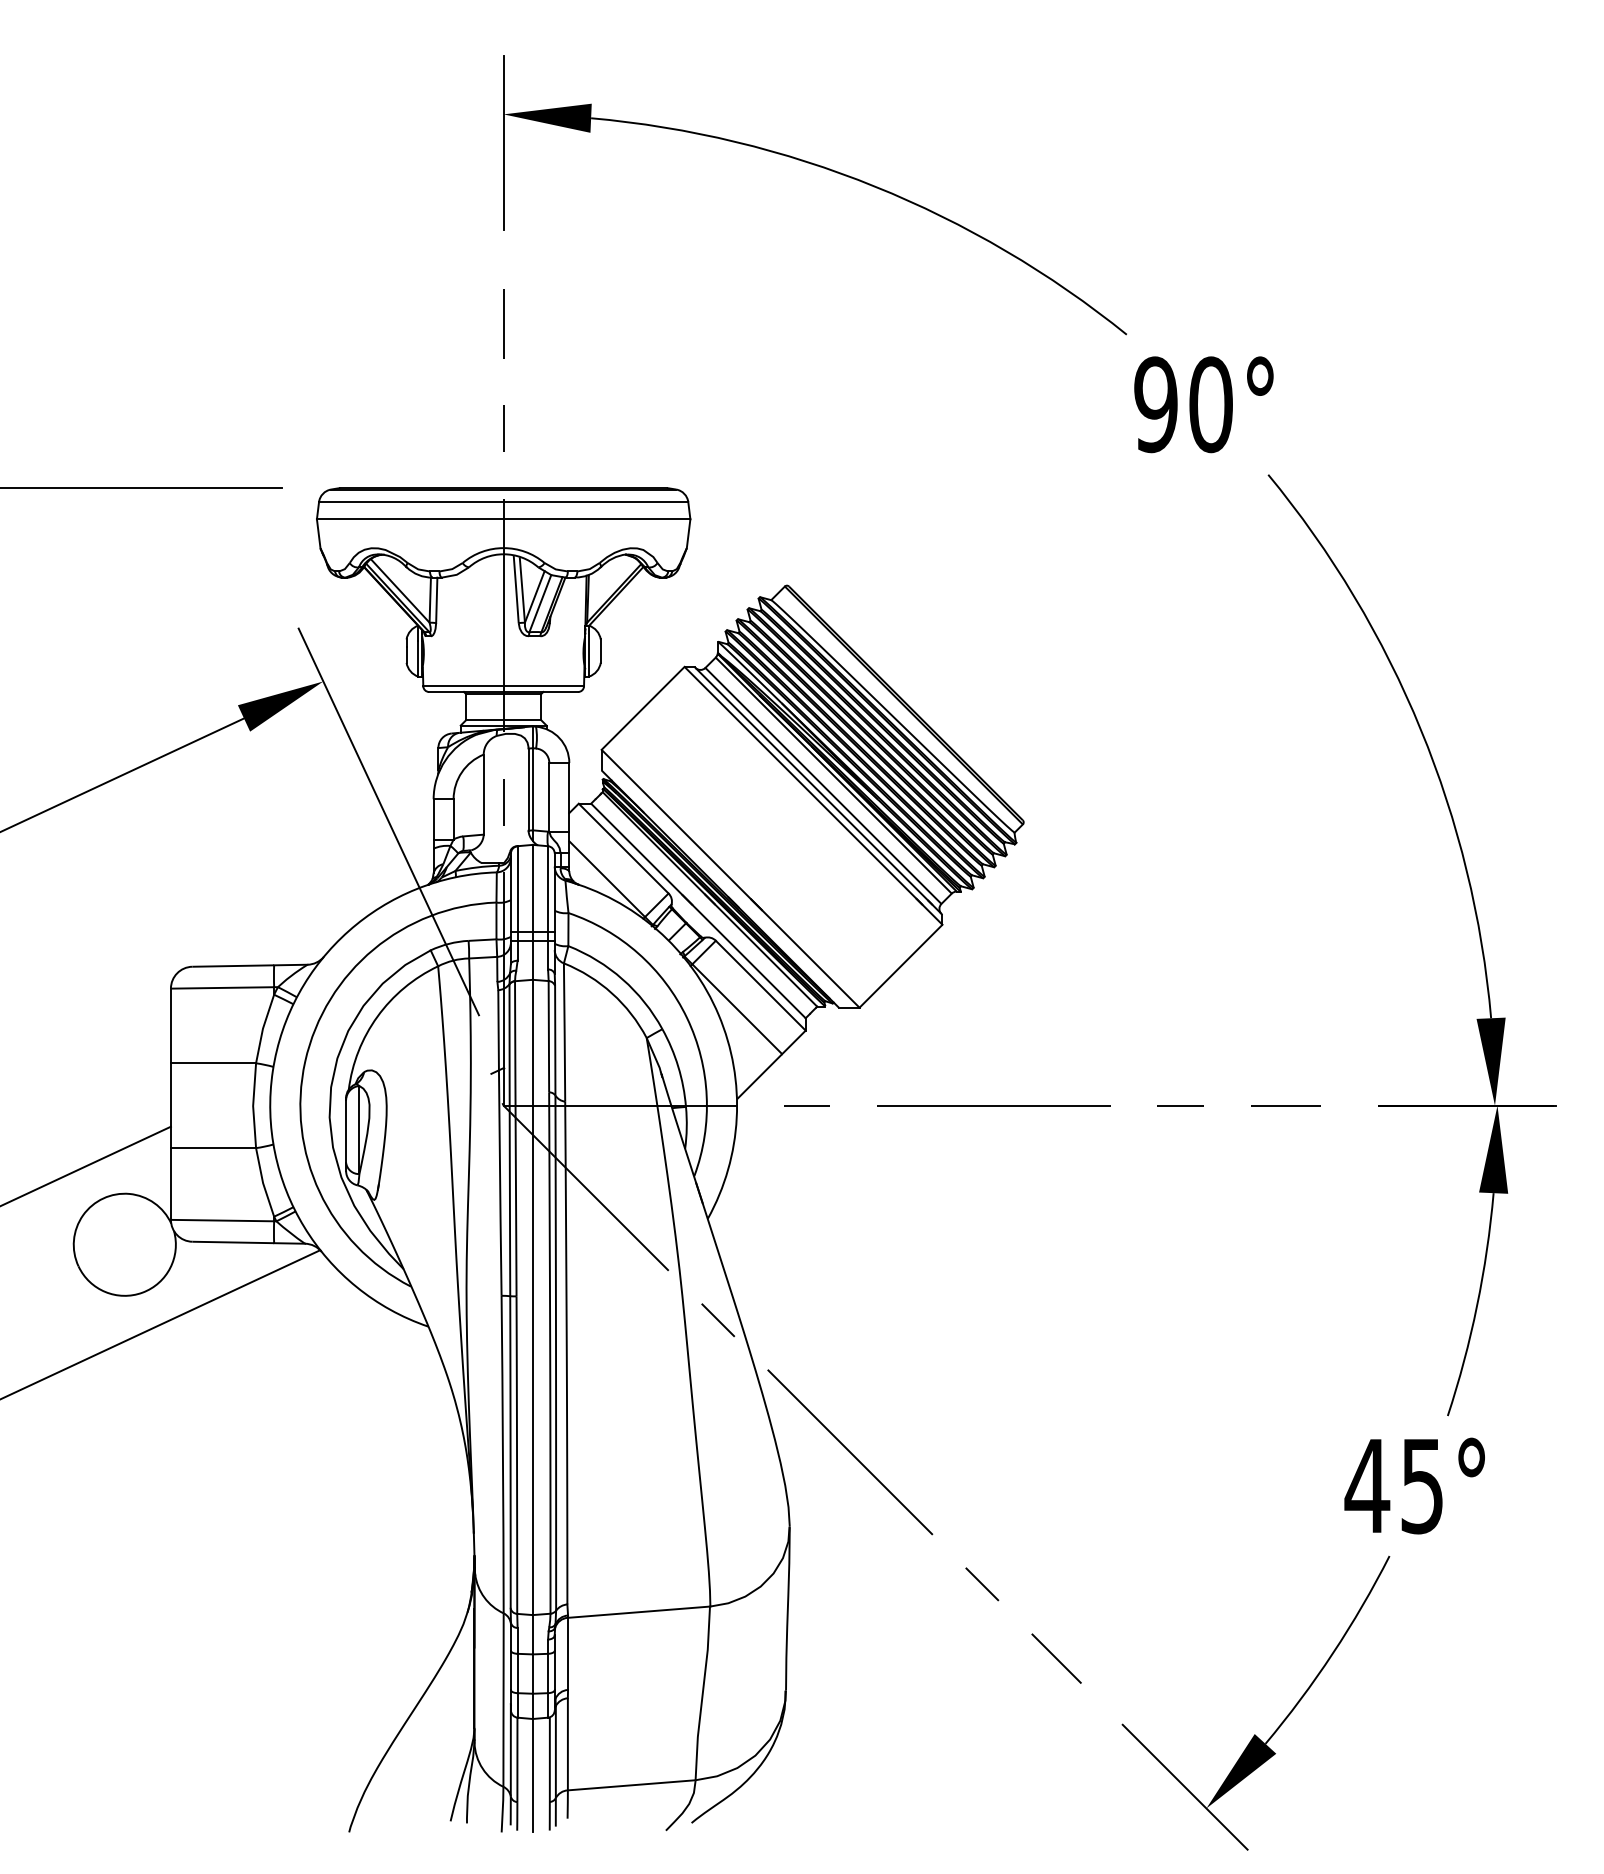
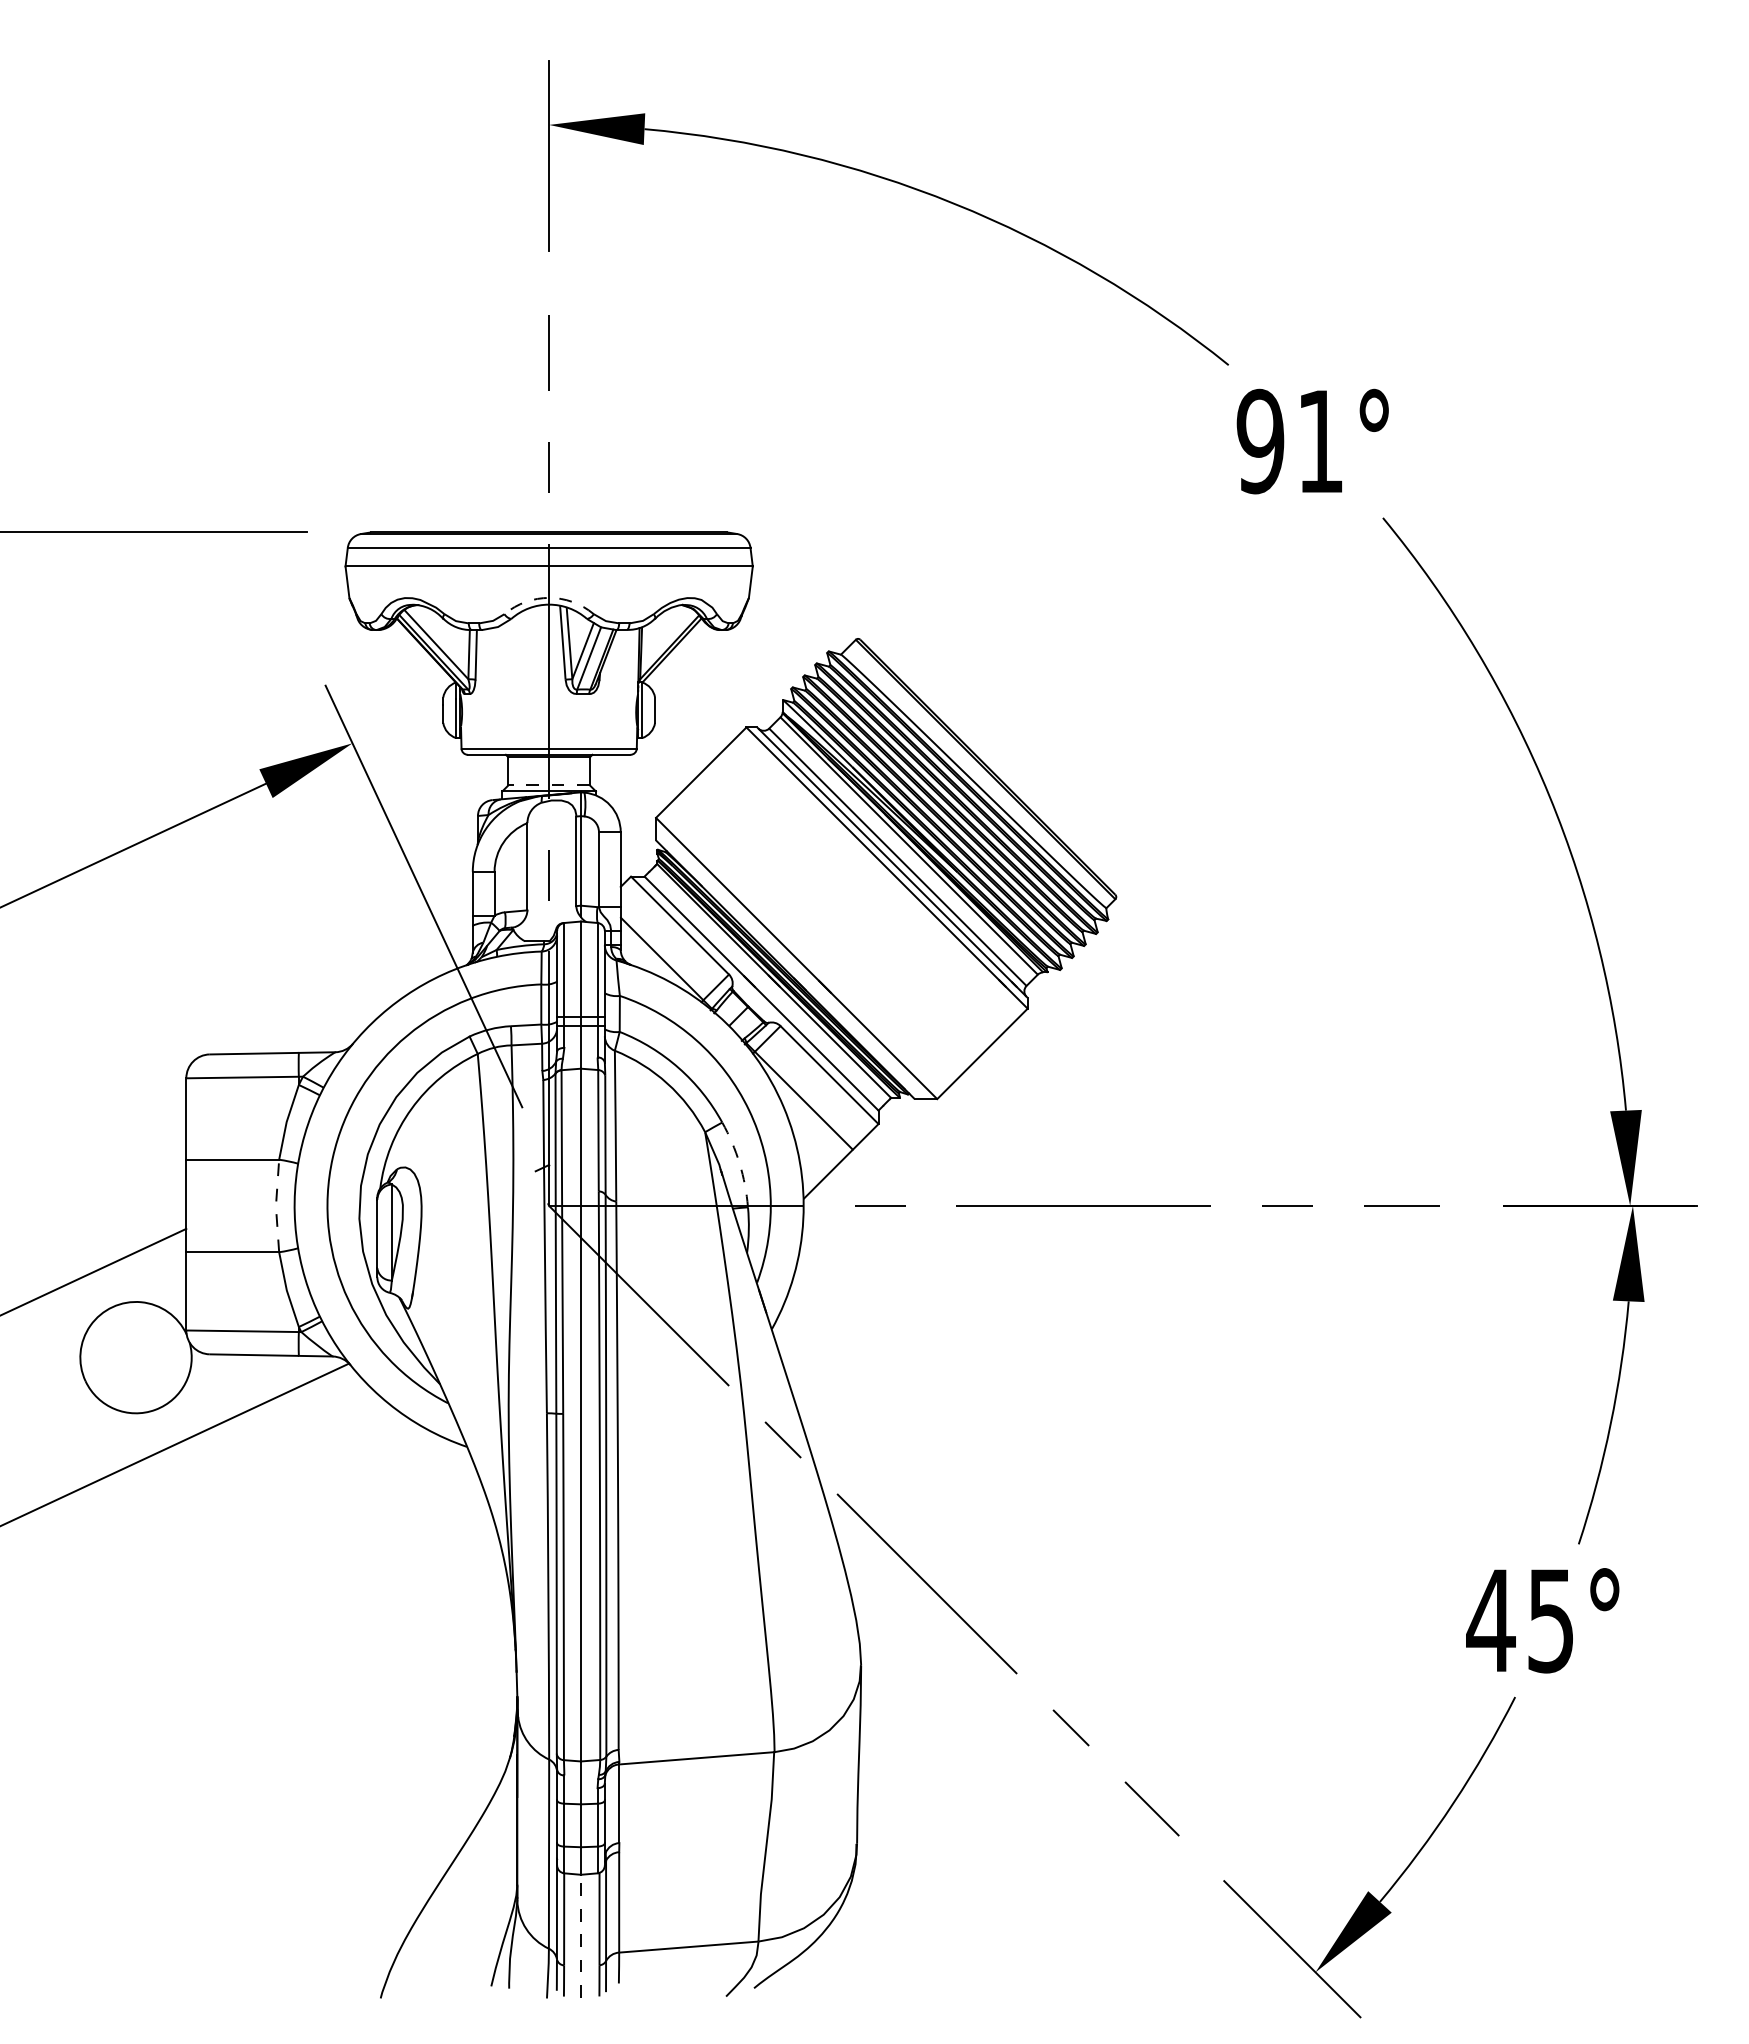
text: (1210, 404) -> (1320, 441), 90° -> 91°
arc: (503, 547) -> (549, 597), solid -> dashed
line: (503, 720) -> (549, 785), solid -> dashed
arc: (678, 1066) -> (739, 1163), solid -> dashed
line: (252, 1106) -> (275, 1206), solid -> dashed
line: (532, 1775) -> (580, 1936), solid -> dashed

